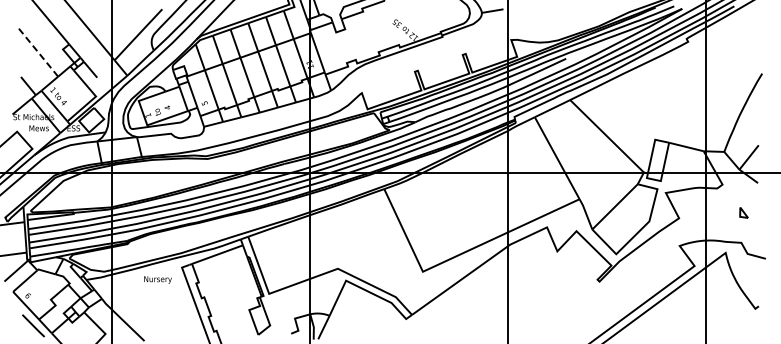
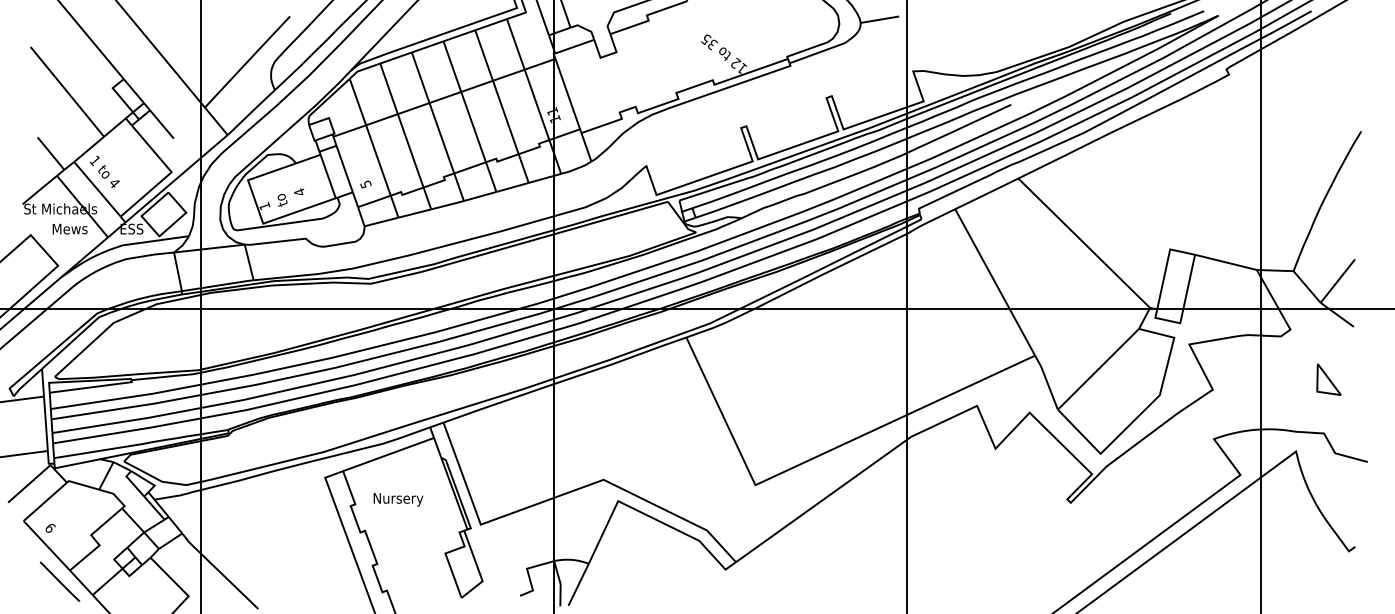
line: (37, 51) -> (67, 91), dashed -> solid
part: (743, 212) -> (1327, 379), size x1.67
text: (157, 279) -> (397, 498), moved

